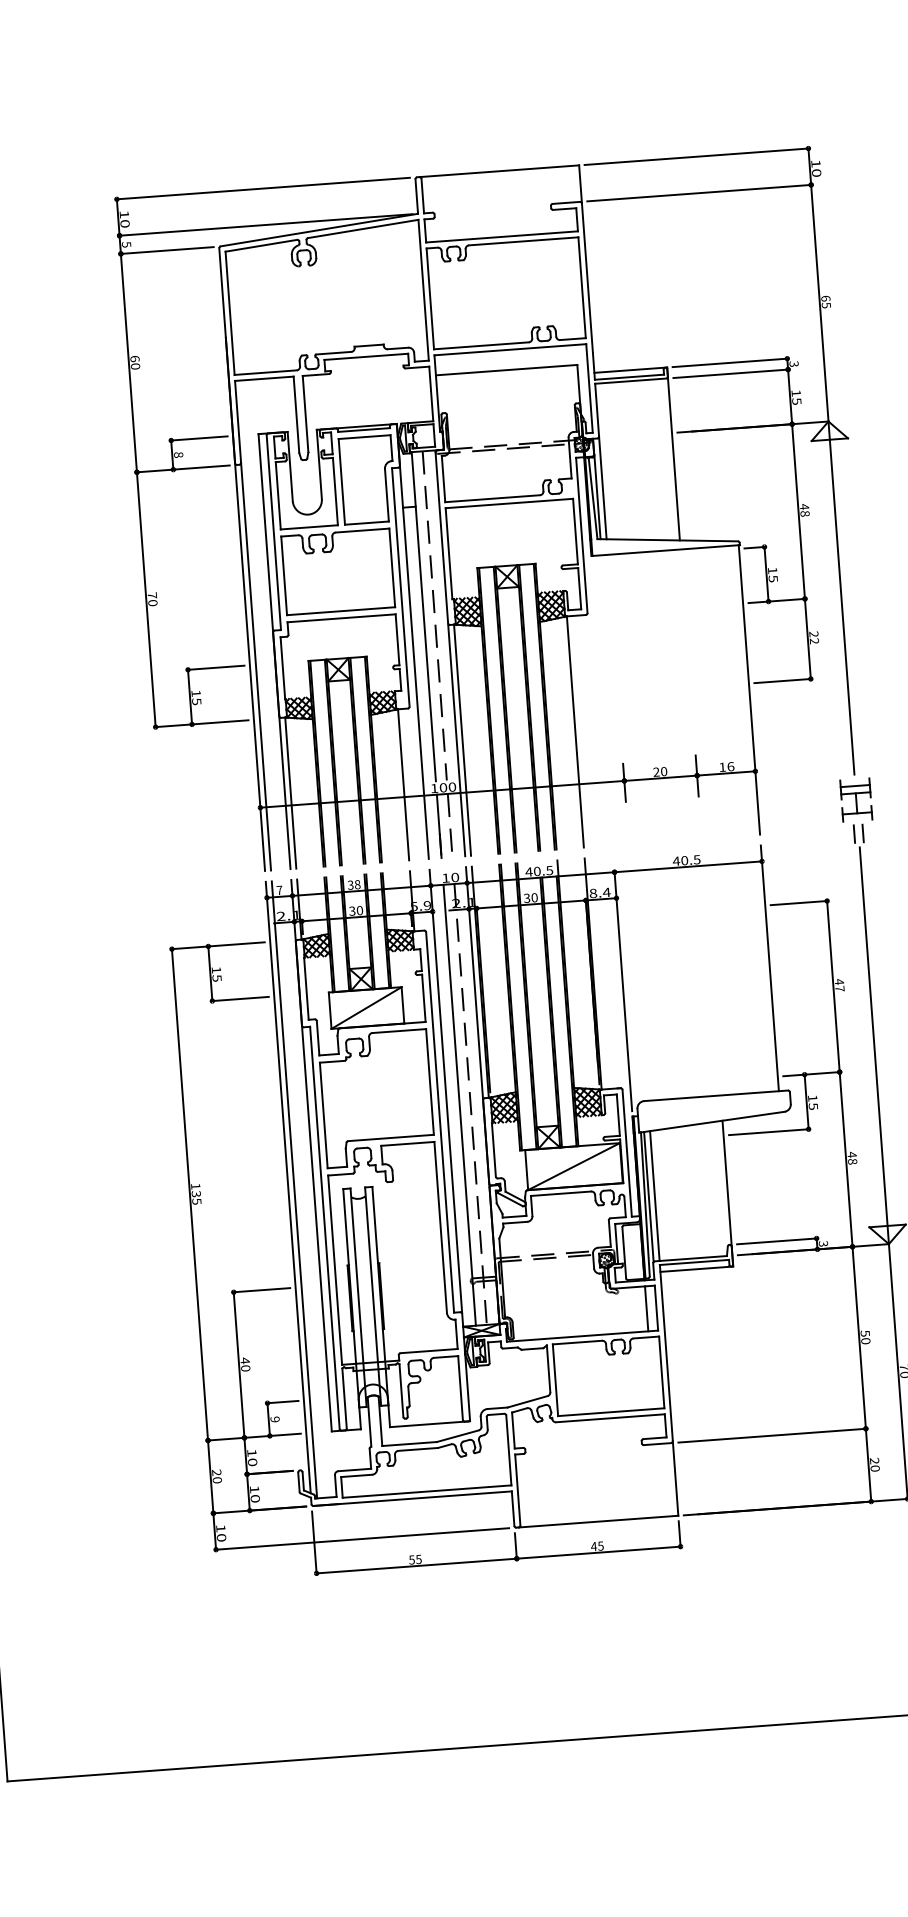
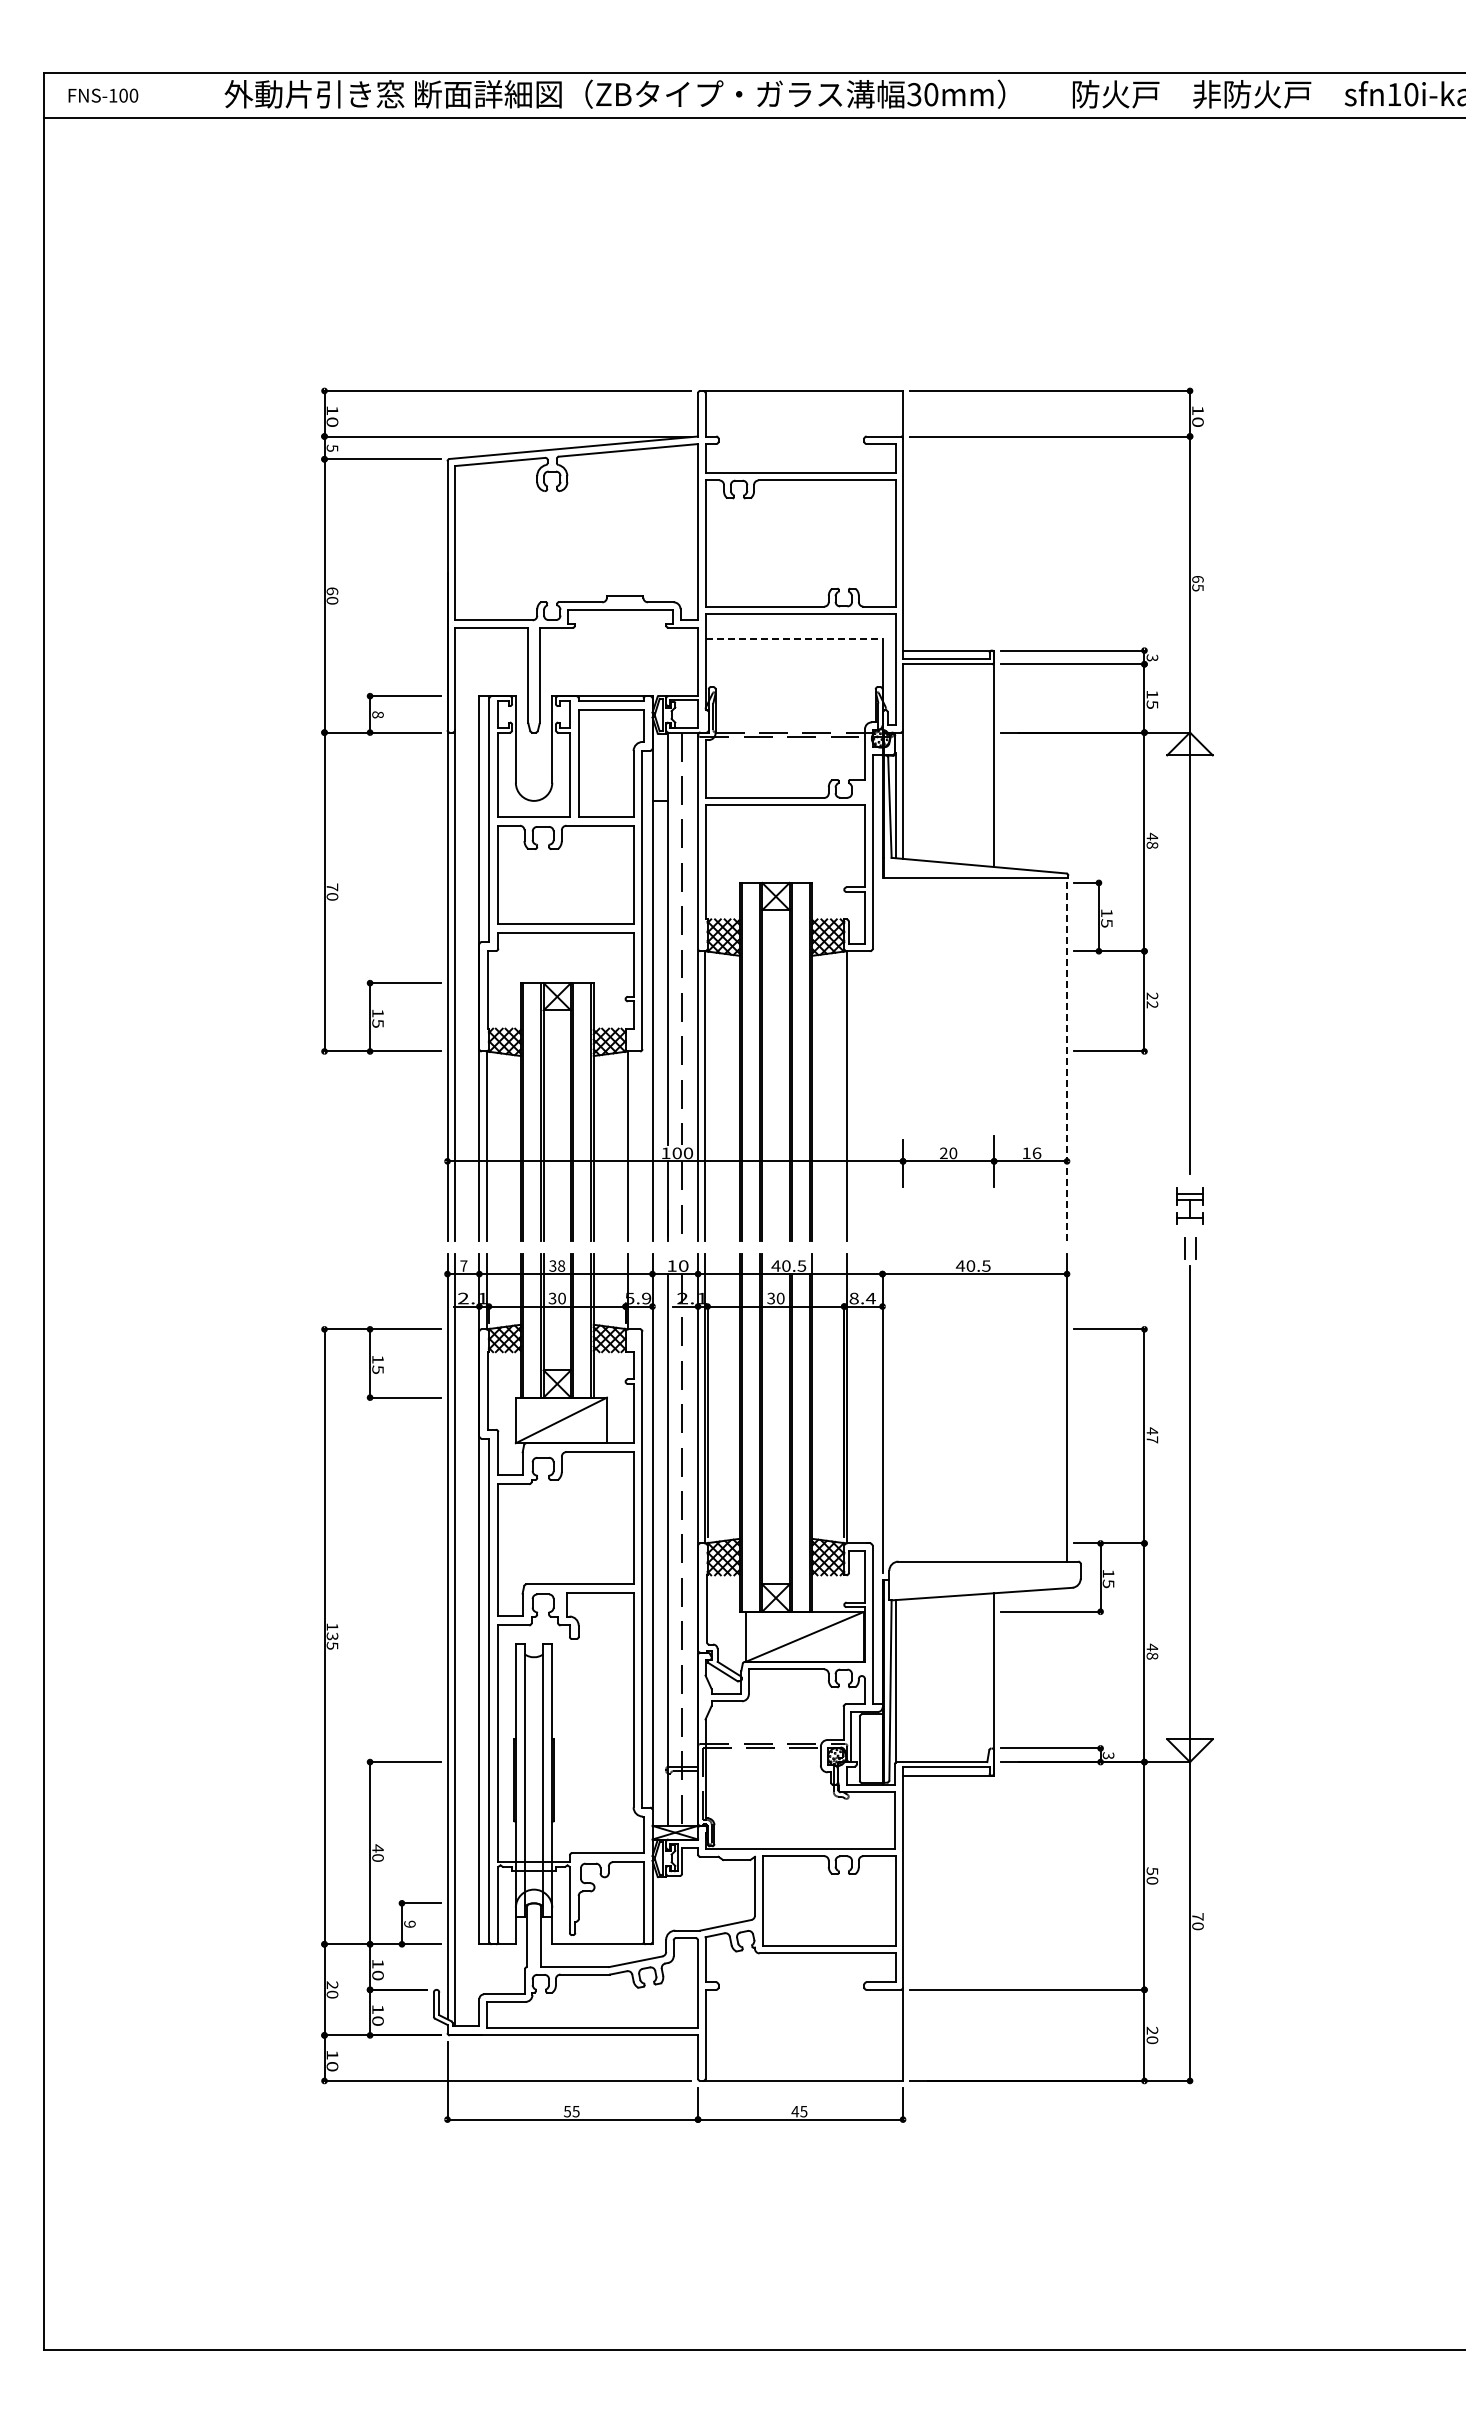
line: (507, 370) -> (794, 639), solid -> dashed
line: (749, 689) -> (1067, 1058), solid -> dashed
part: (855, 800) -> (1189, 1206), size x0.7
line: (655, 1195) -> (903, 1680), removed
line: (646, 1308) -> (882, 1820), removed

